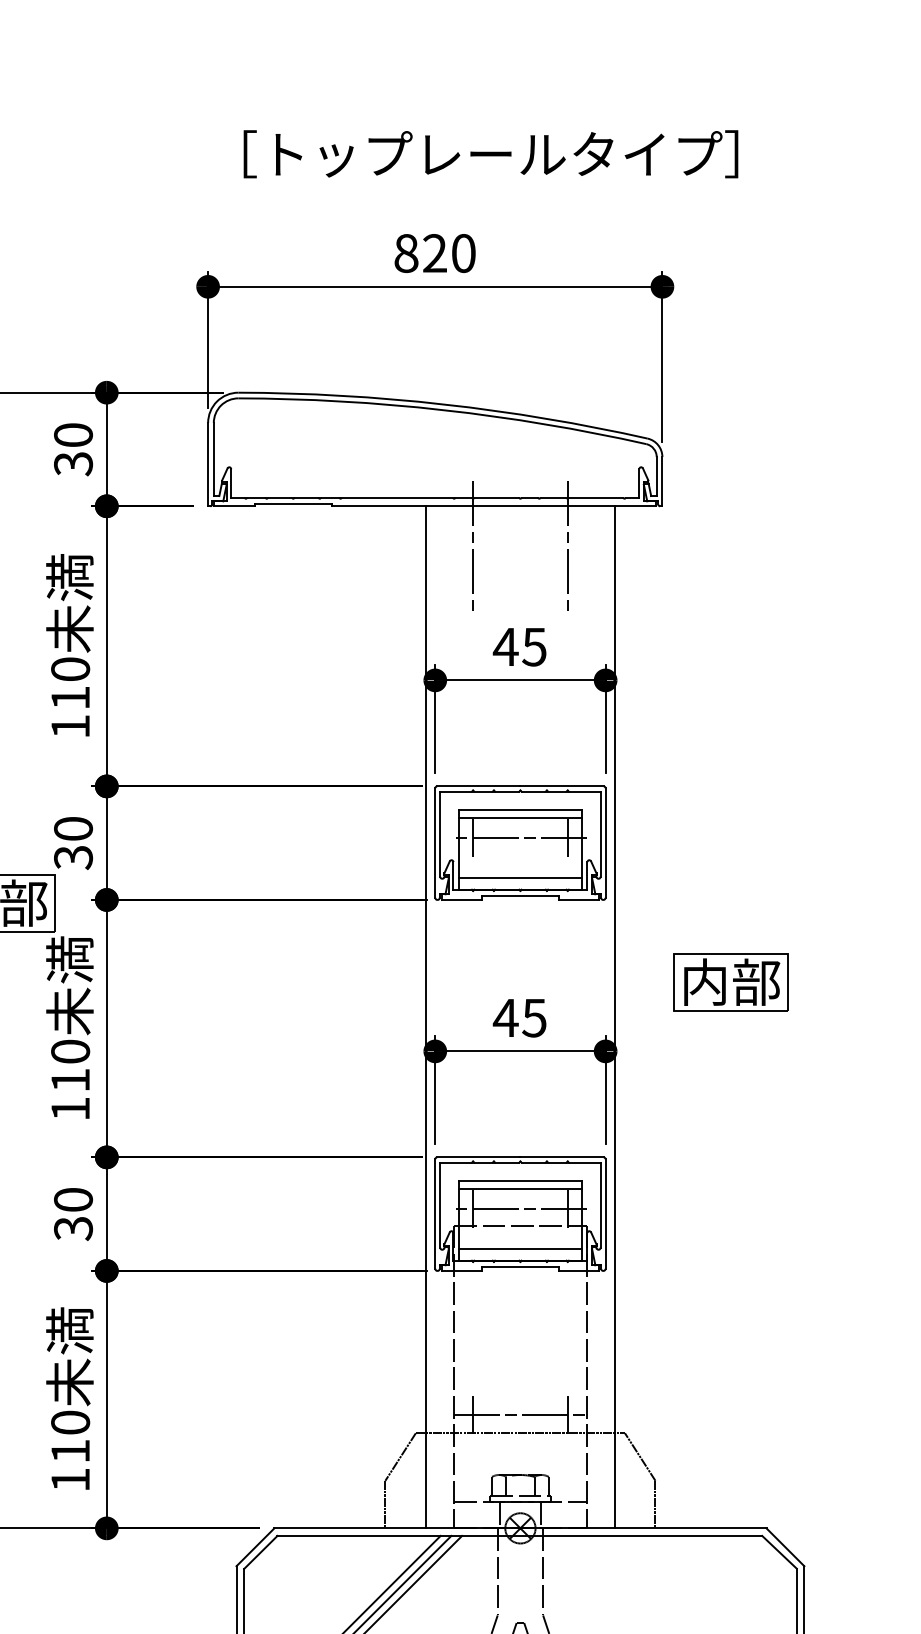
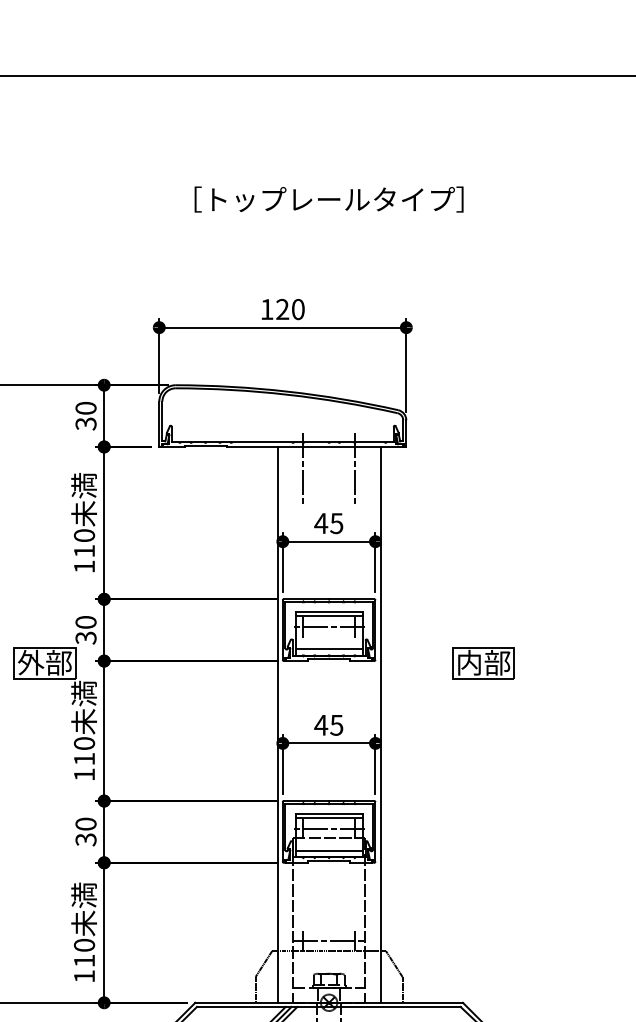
text: (489, 154) -> (328, 199), moved
text: (405, 253) -> (266, 309), 820 -> 120
part: (730, 983) -> (483, 663), moved

